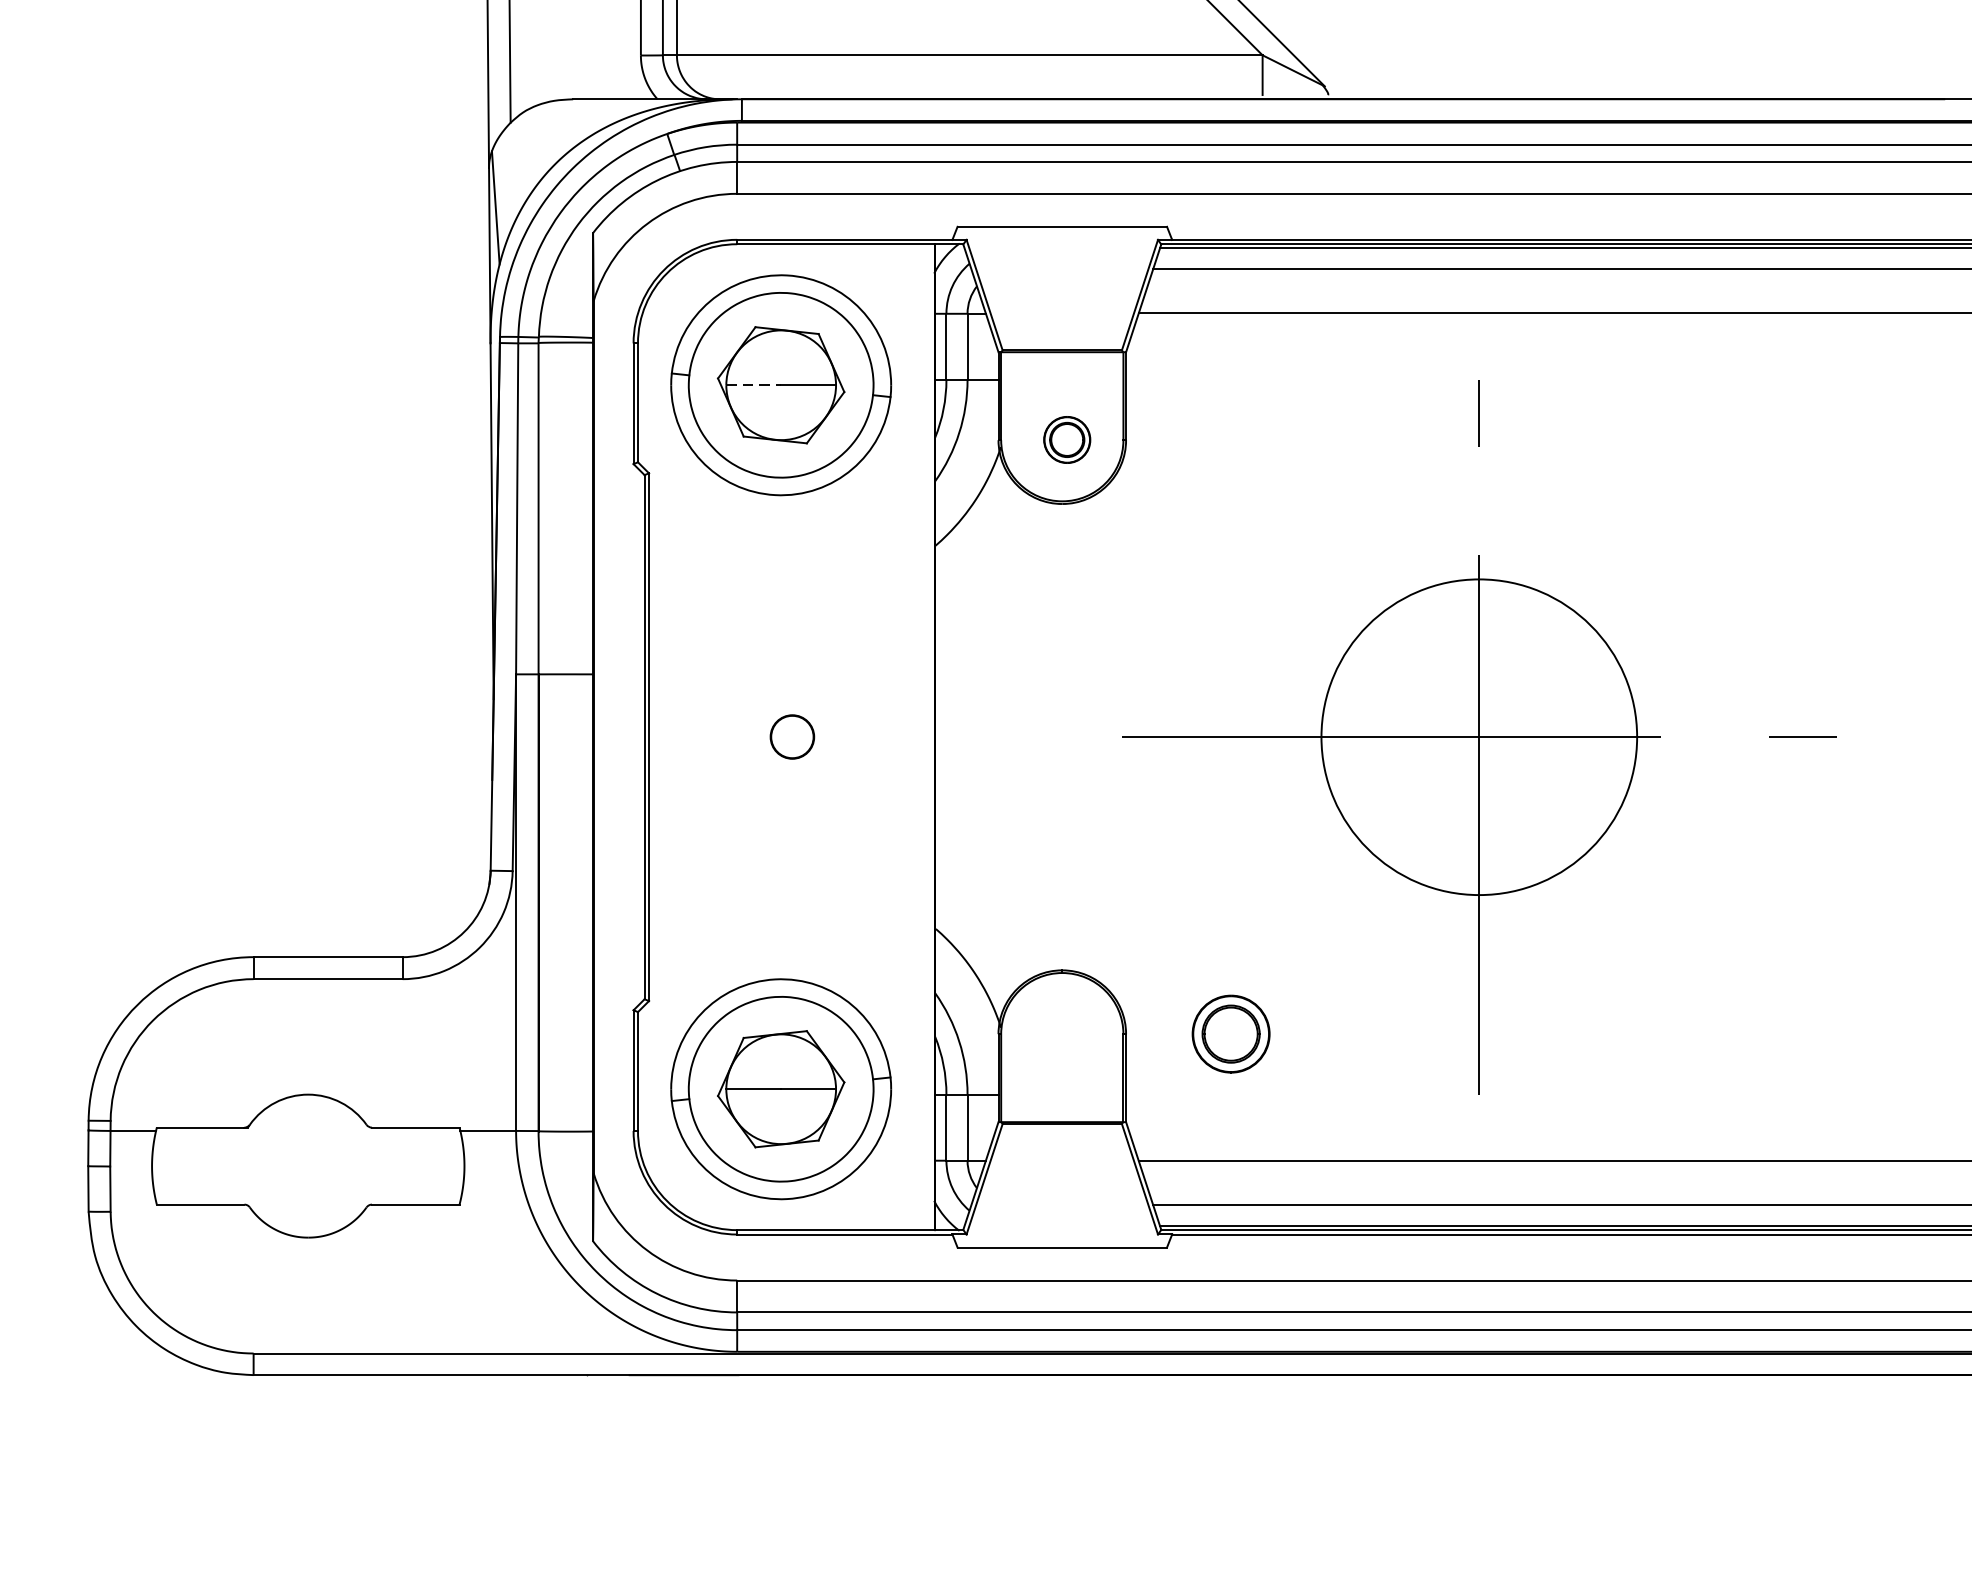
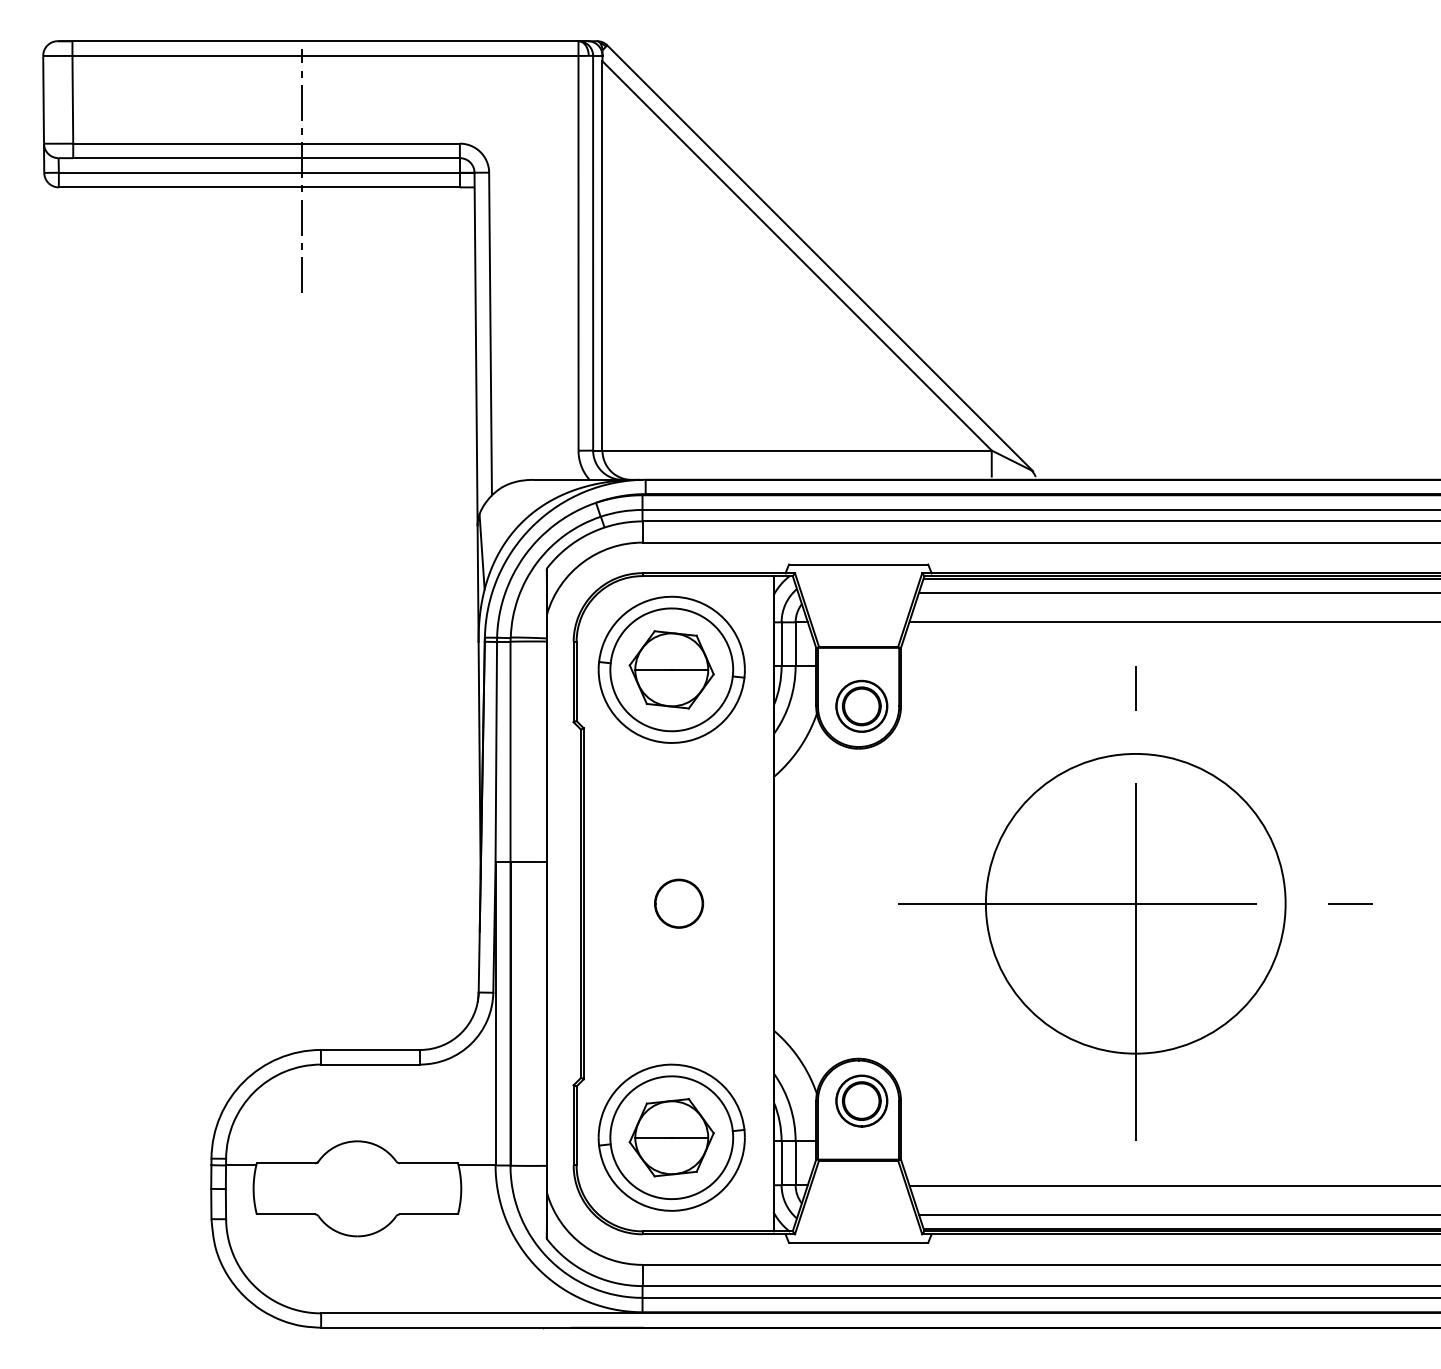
line: (755, 384) -> (654, 669), dashed -> solid
part: (1066, 438) -> (861, 705), size x1.67
part: (792, 736) -> (679, 903), size x1.67
circle: (1478, 736) -> (1135, 903), size x1.43
part: (1230, 1033) -> (861, 1100), moved

